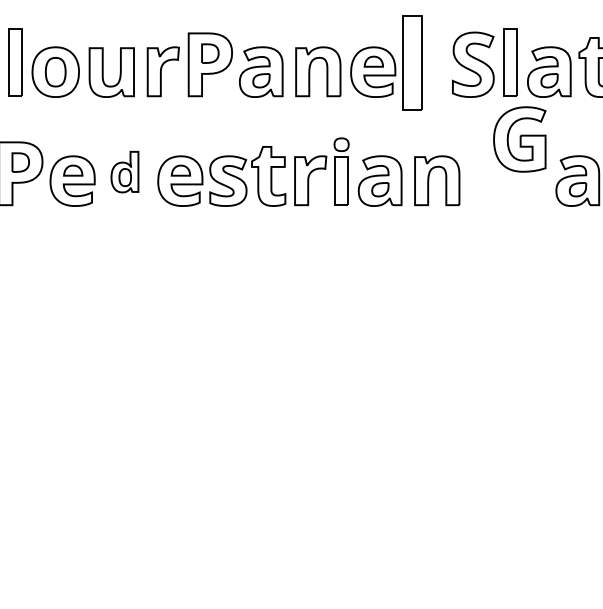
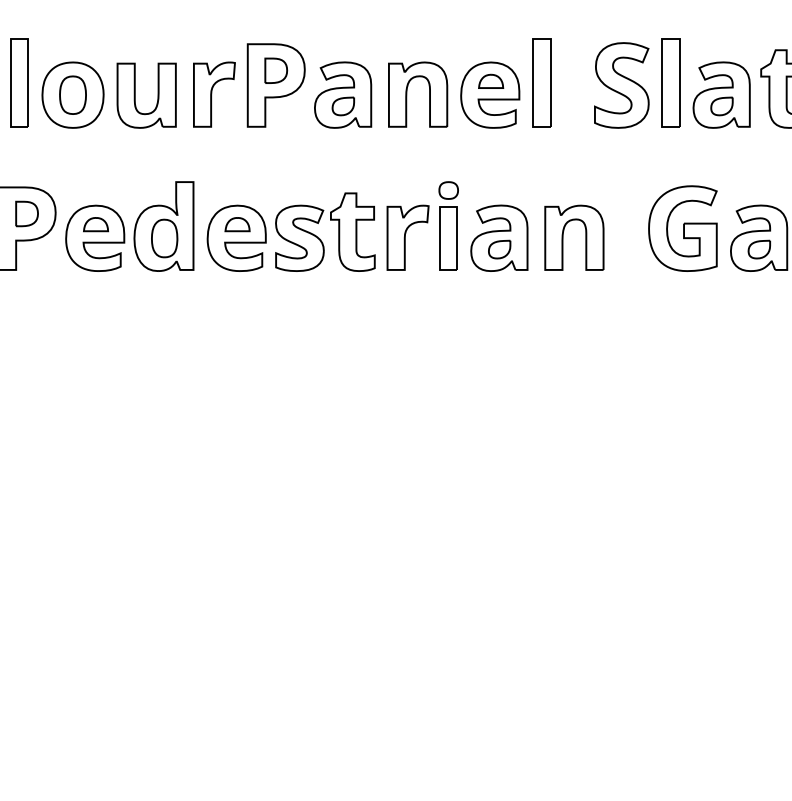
part: (412, 62) -> (541, 82), size x0.71
part: (519, 139) -> (682, 228), moved
part: (124, 172) -> (163, 226), size x1.67

